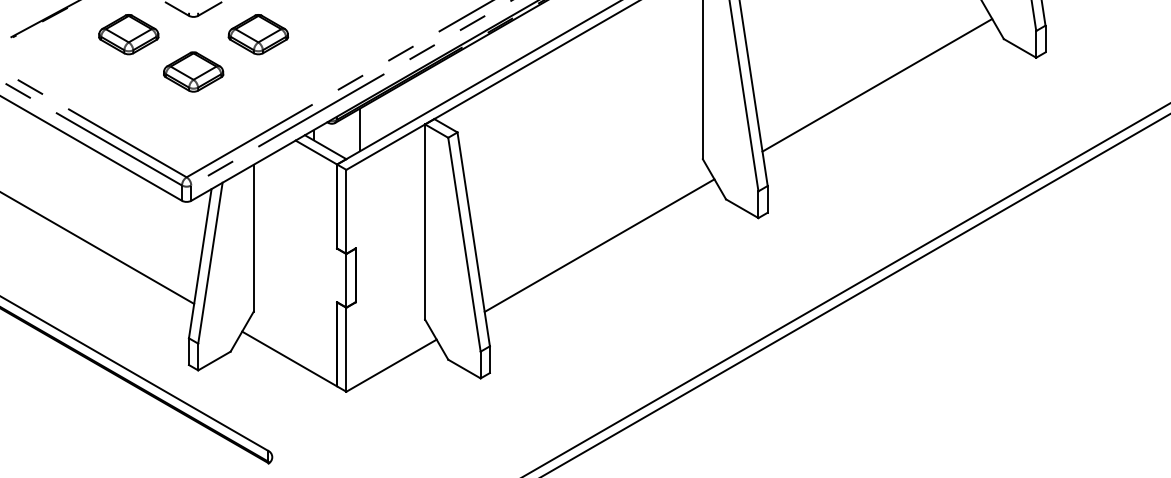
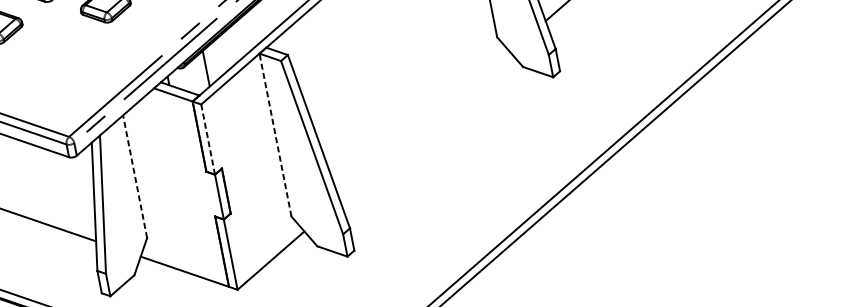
part: (193, 71) -> (57, 47), removed
line: (346, 211) -> (208, 139), solid -> dashed
line: (425, 222) -> (275, 135), solid -> dashed
line: (253, 237) -> (134, 176), solid -> dashed
line: (599, 245) -> (424, 126), removed

